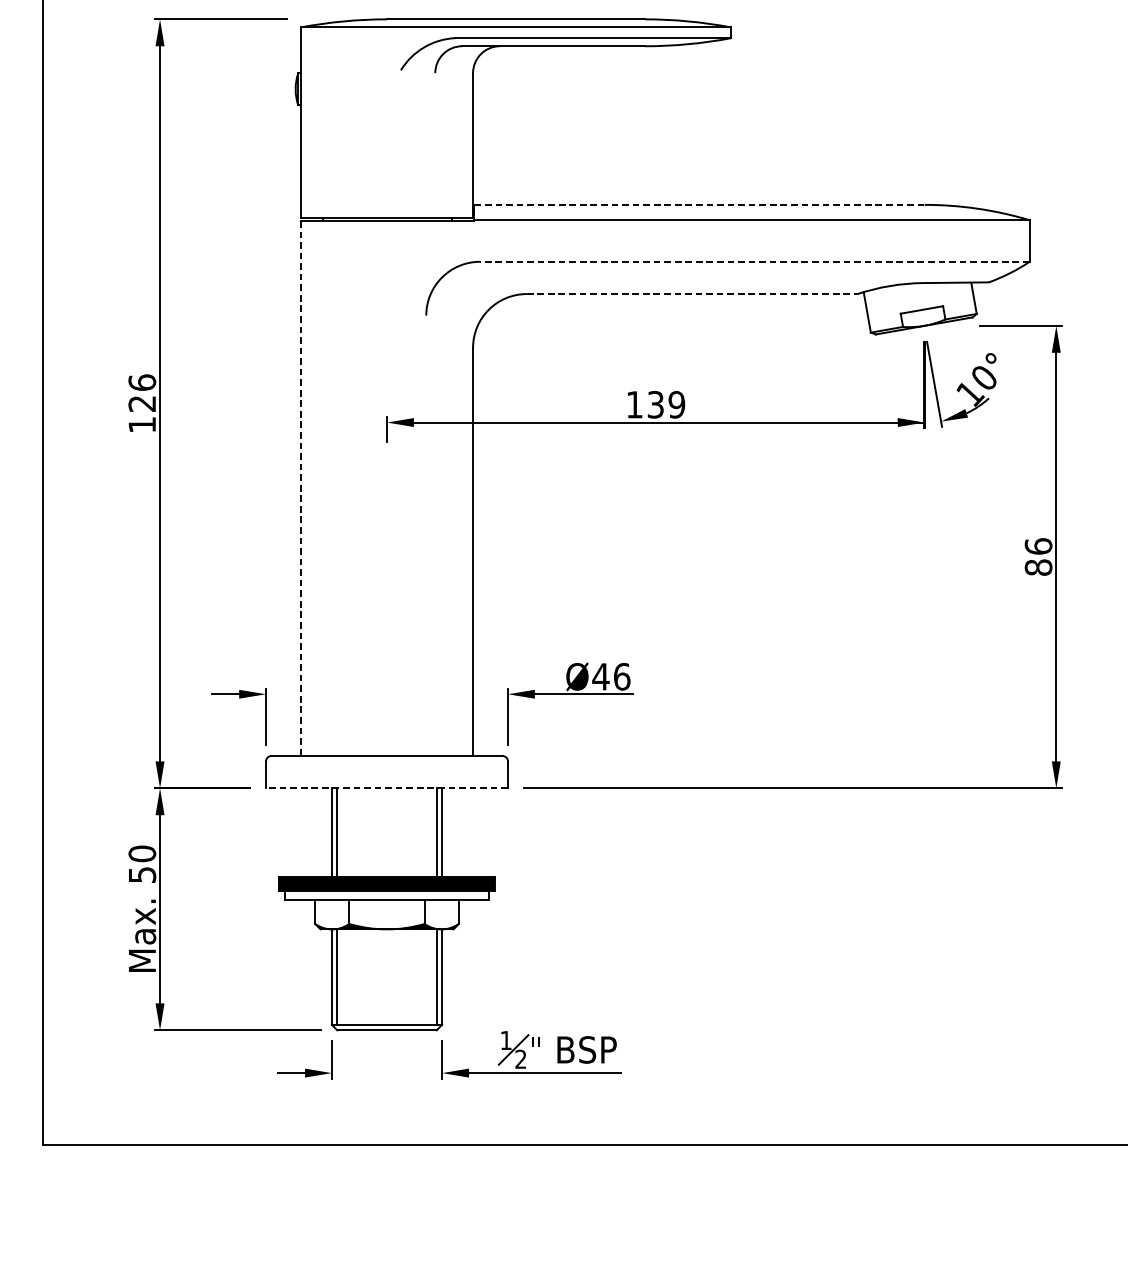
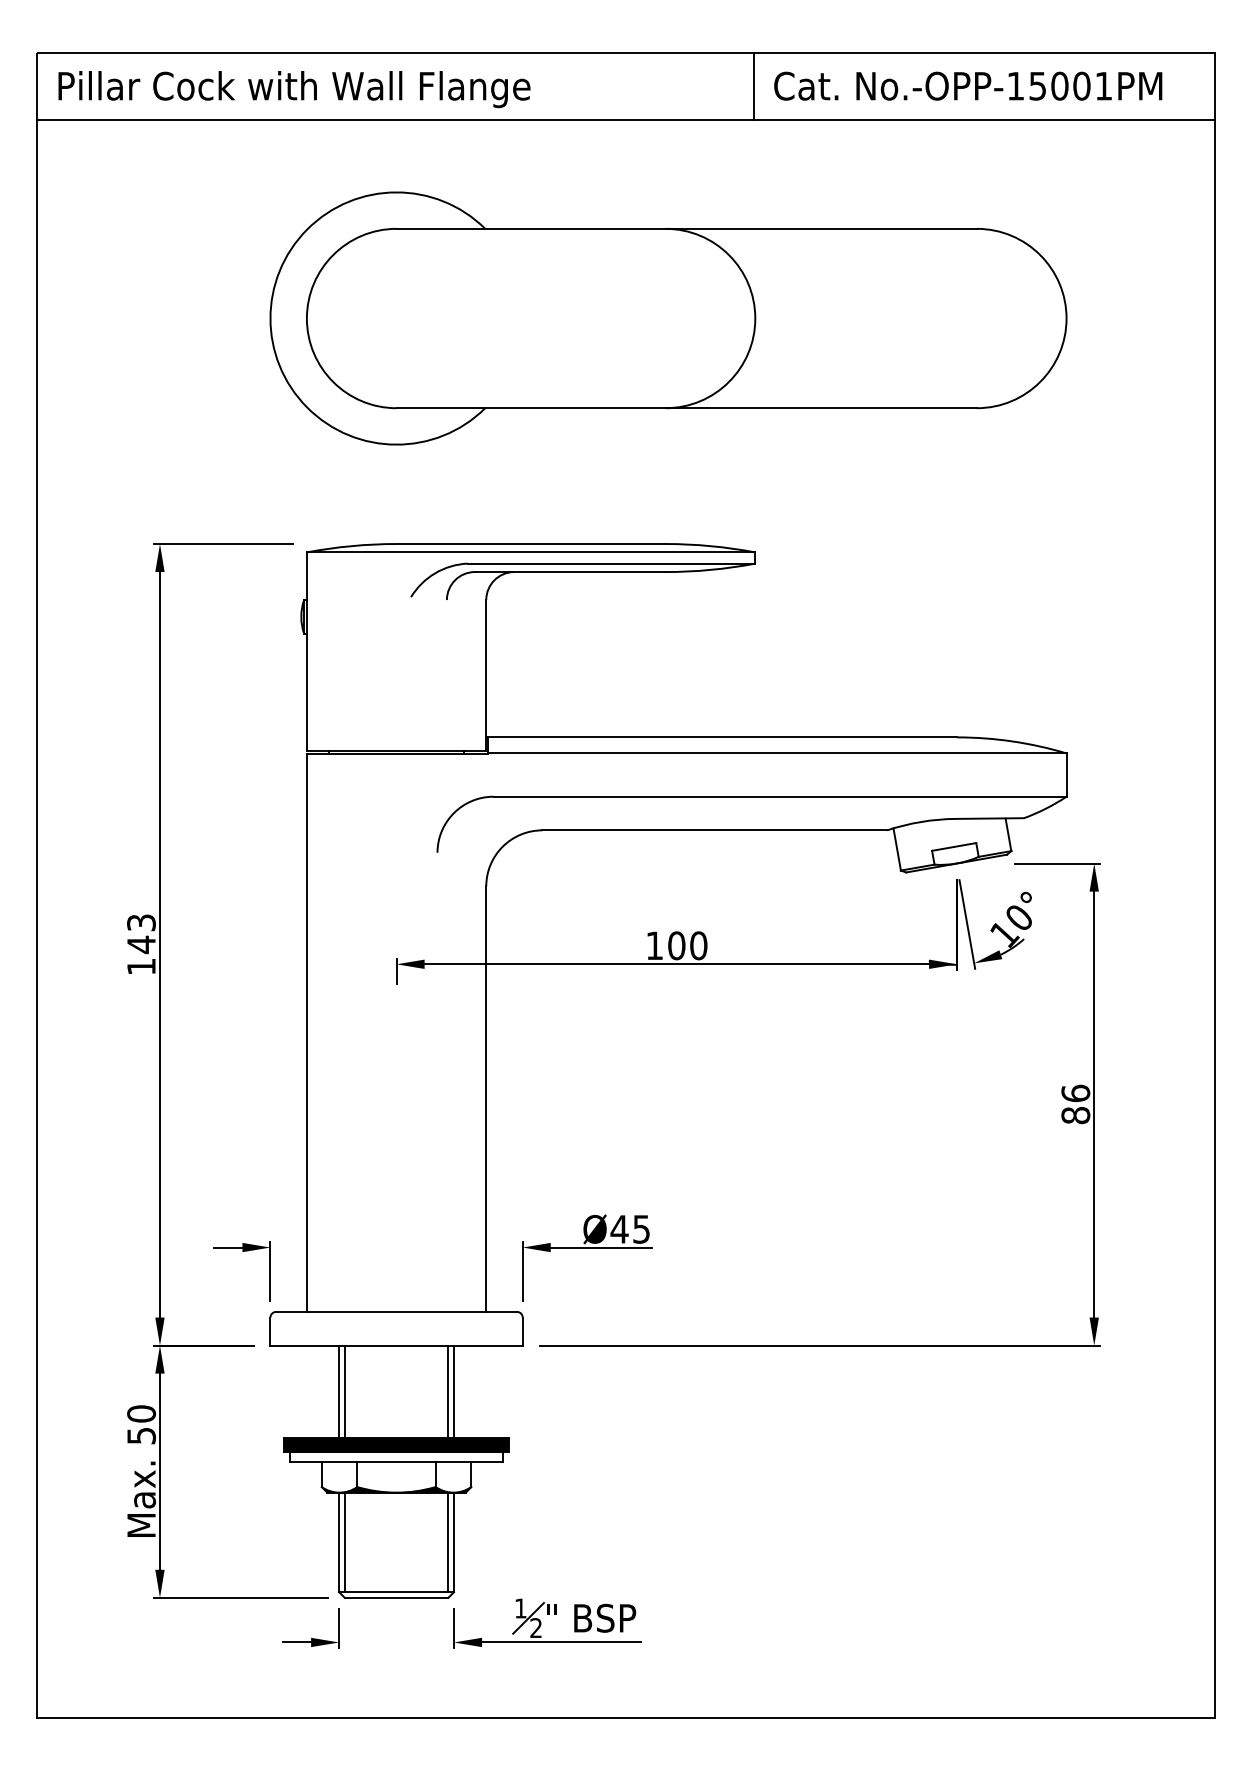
line: (699, 204) -> (722, 737), dashed -> solid
line: (754, 261) -> (779, 796), dashed -> solid
line: (692, 294) -> (715, 830), dashed -> solid
text: (142, 393) -> (141, 934), 126 -> 143
text: (666, 404) -> (687, 945), 139 -> 100
line: (300, 488) -> (306, 1033), dashed -> solid
text: (621, 675) -> (641, 1228), Ø46 -> Ø45
line: (386, 788) -> (396, 1345), dashed -> solid

